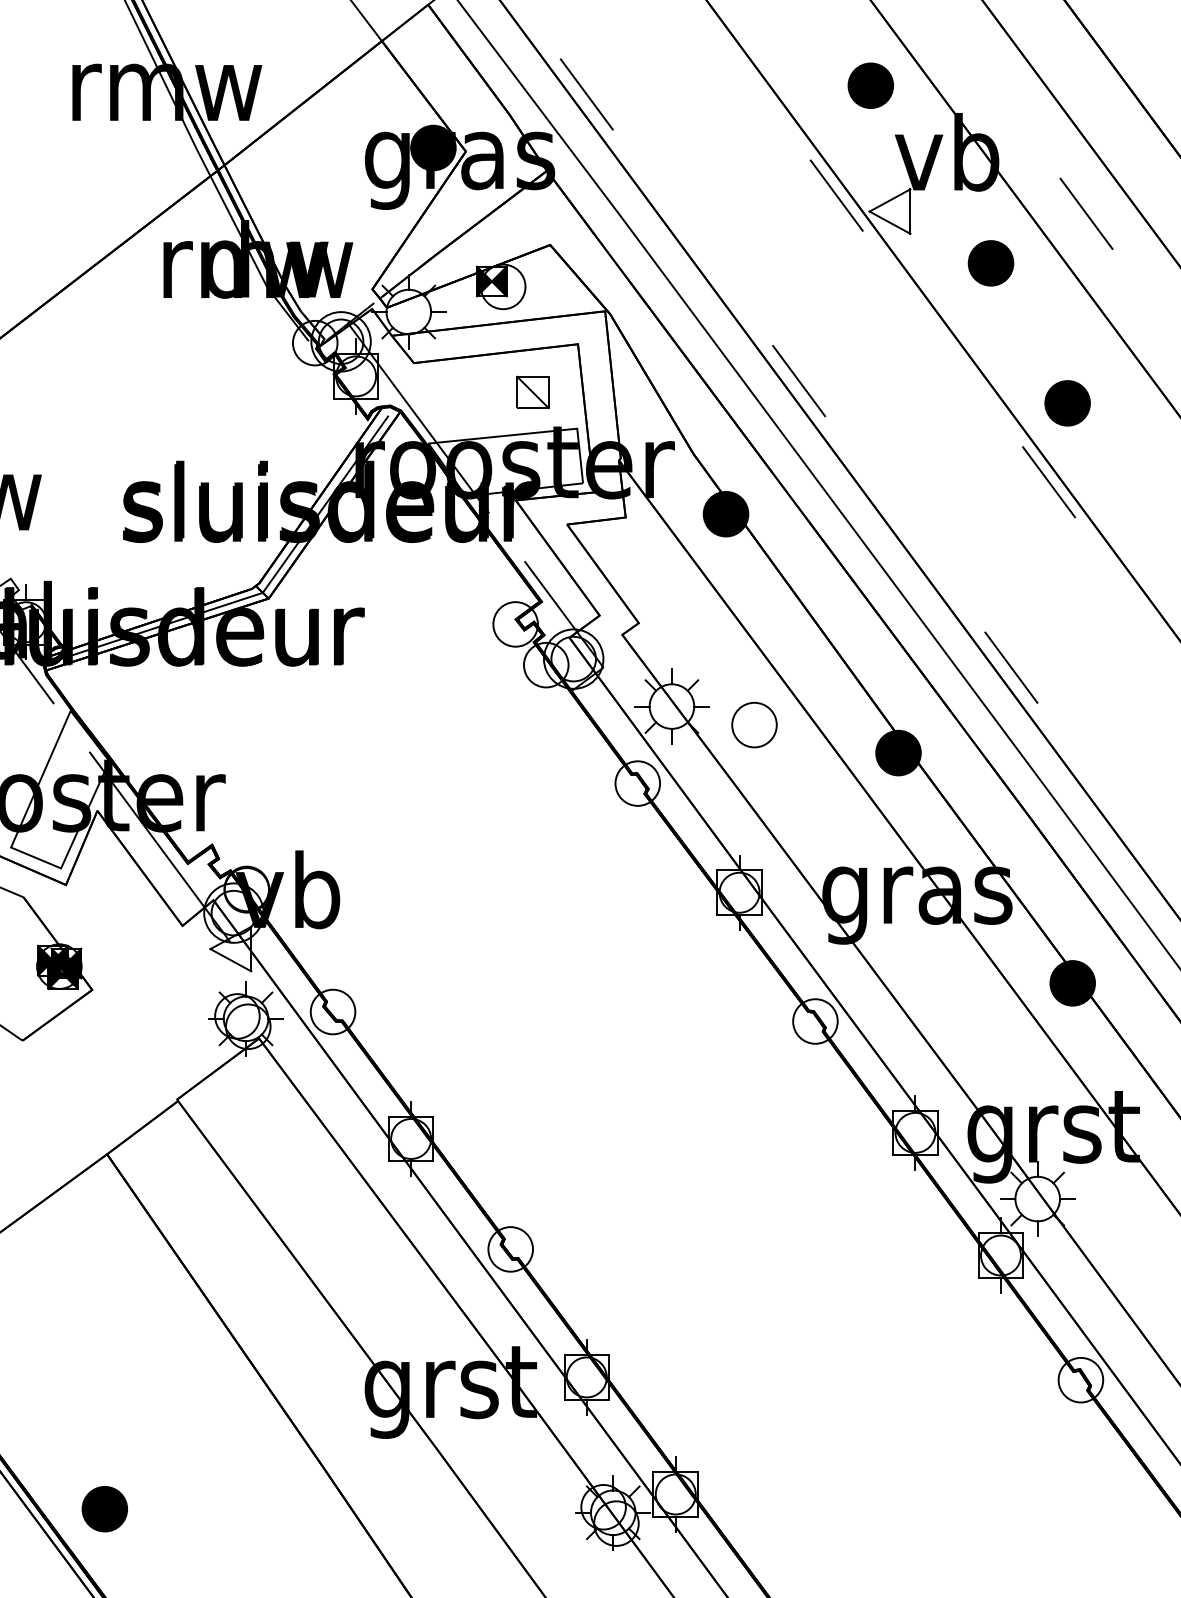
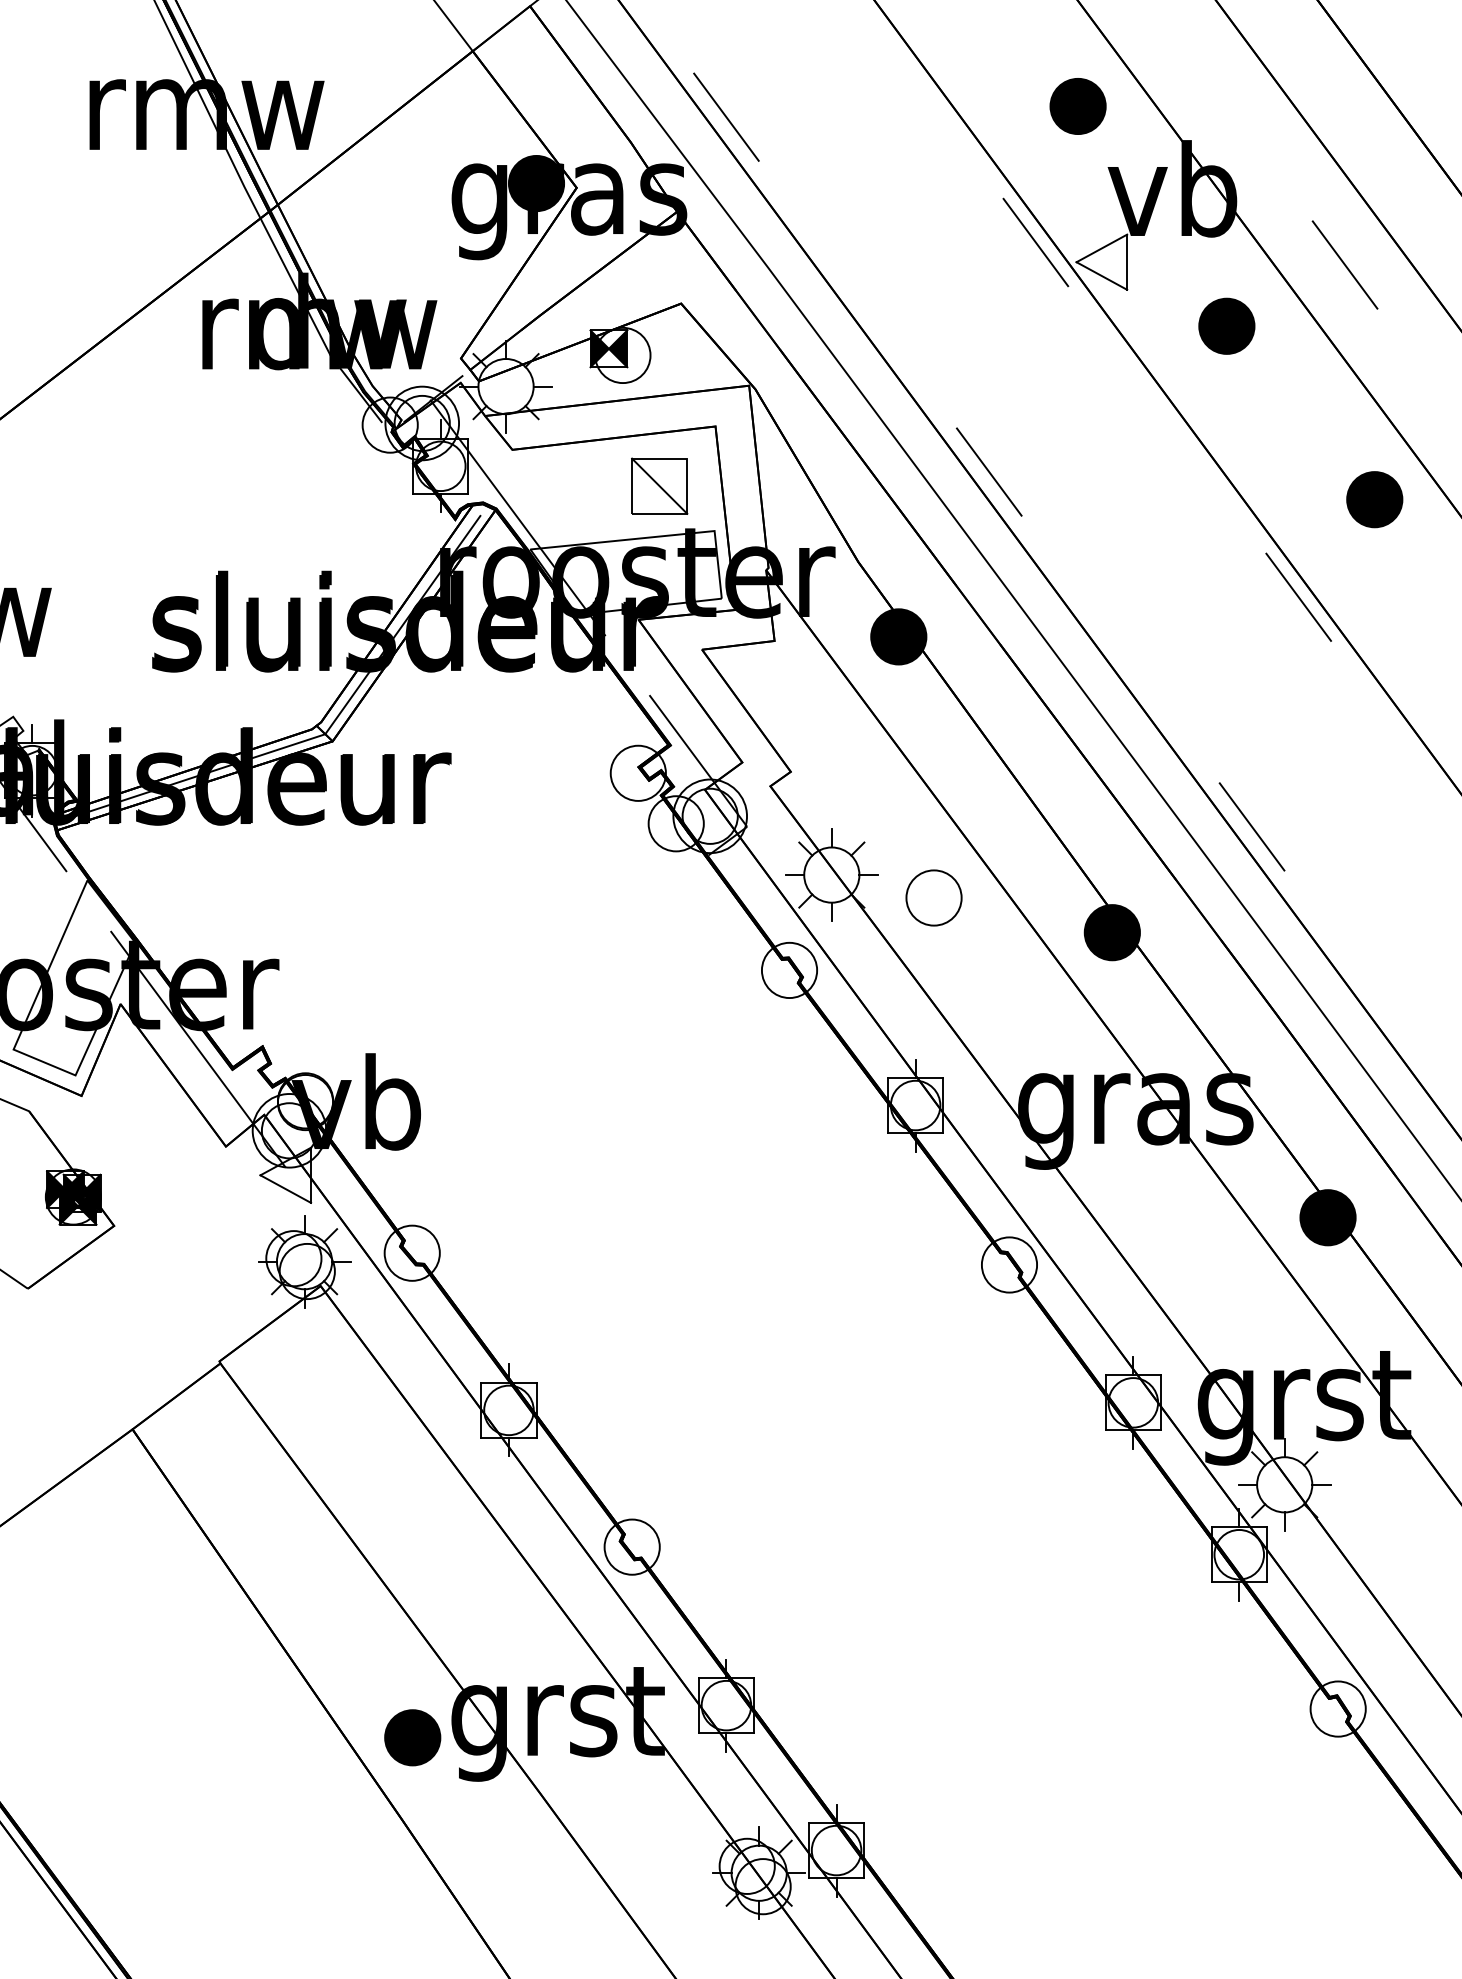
part: (532, 391) -> (659, 485), size x1.43
part: (1067, 403) -> (1374, 499), moved
part: (104, 1508) -> (412, 1737), moved

